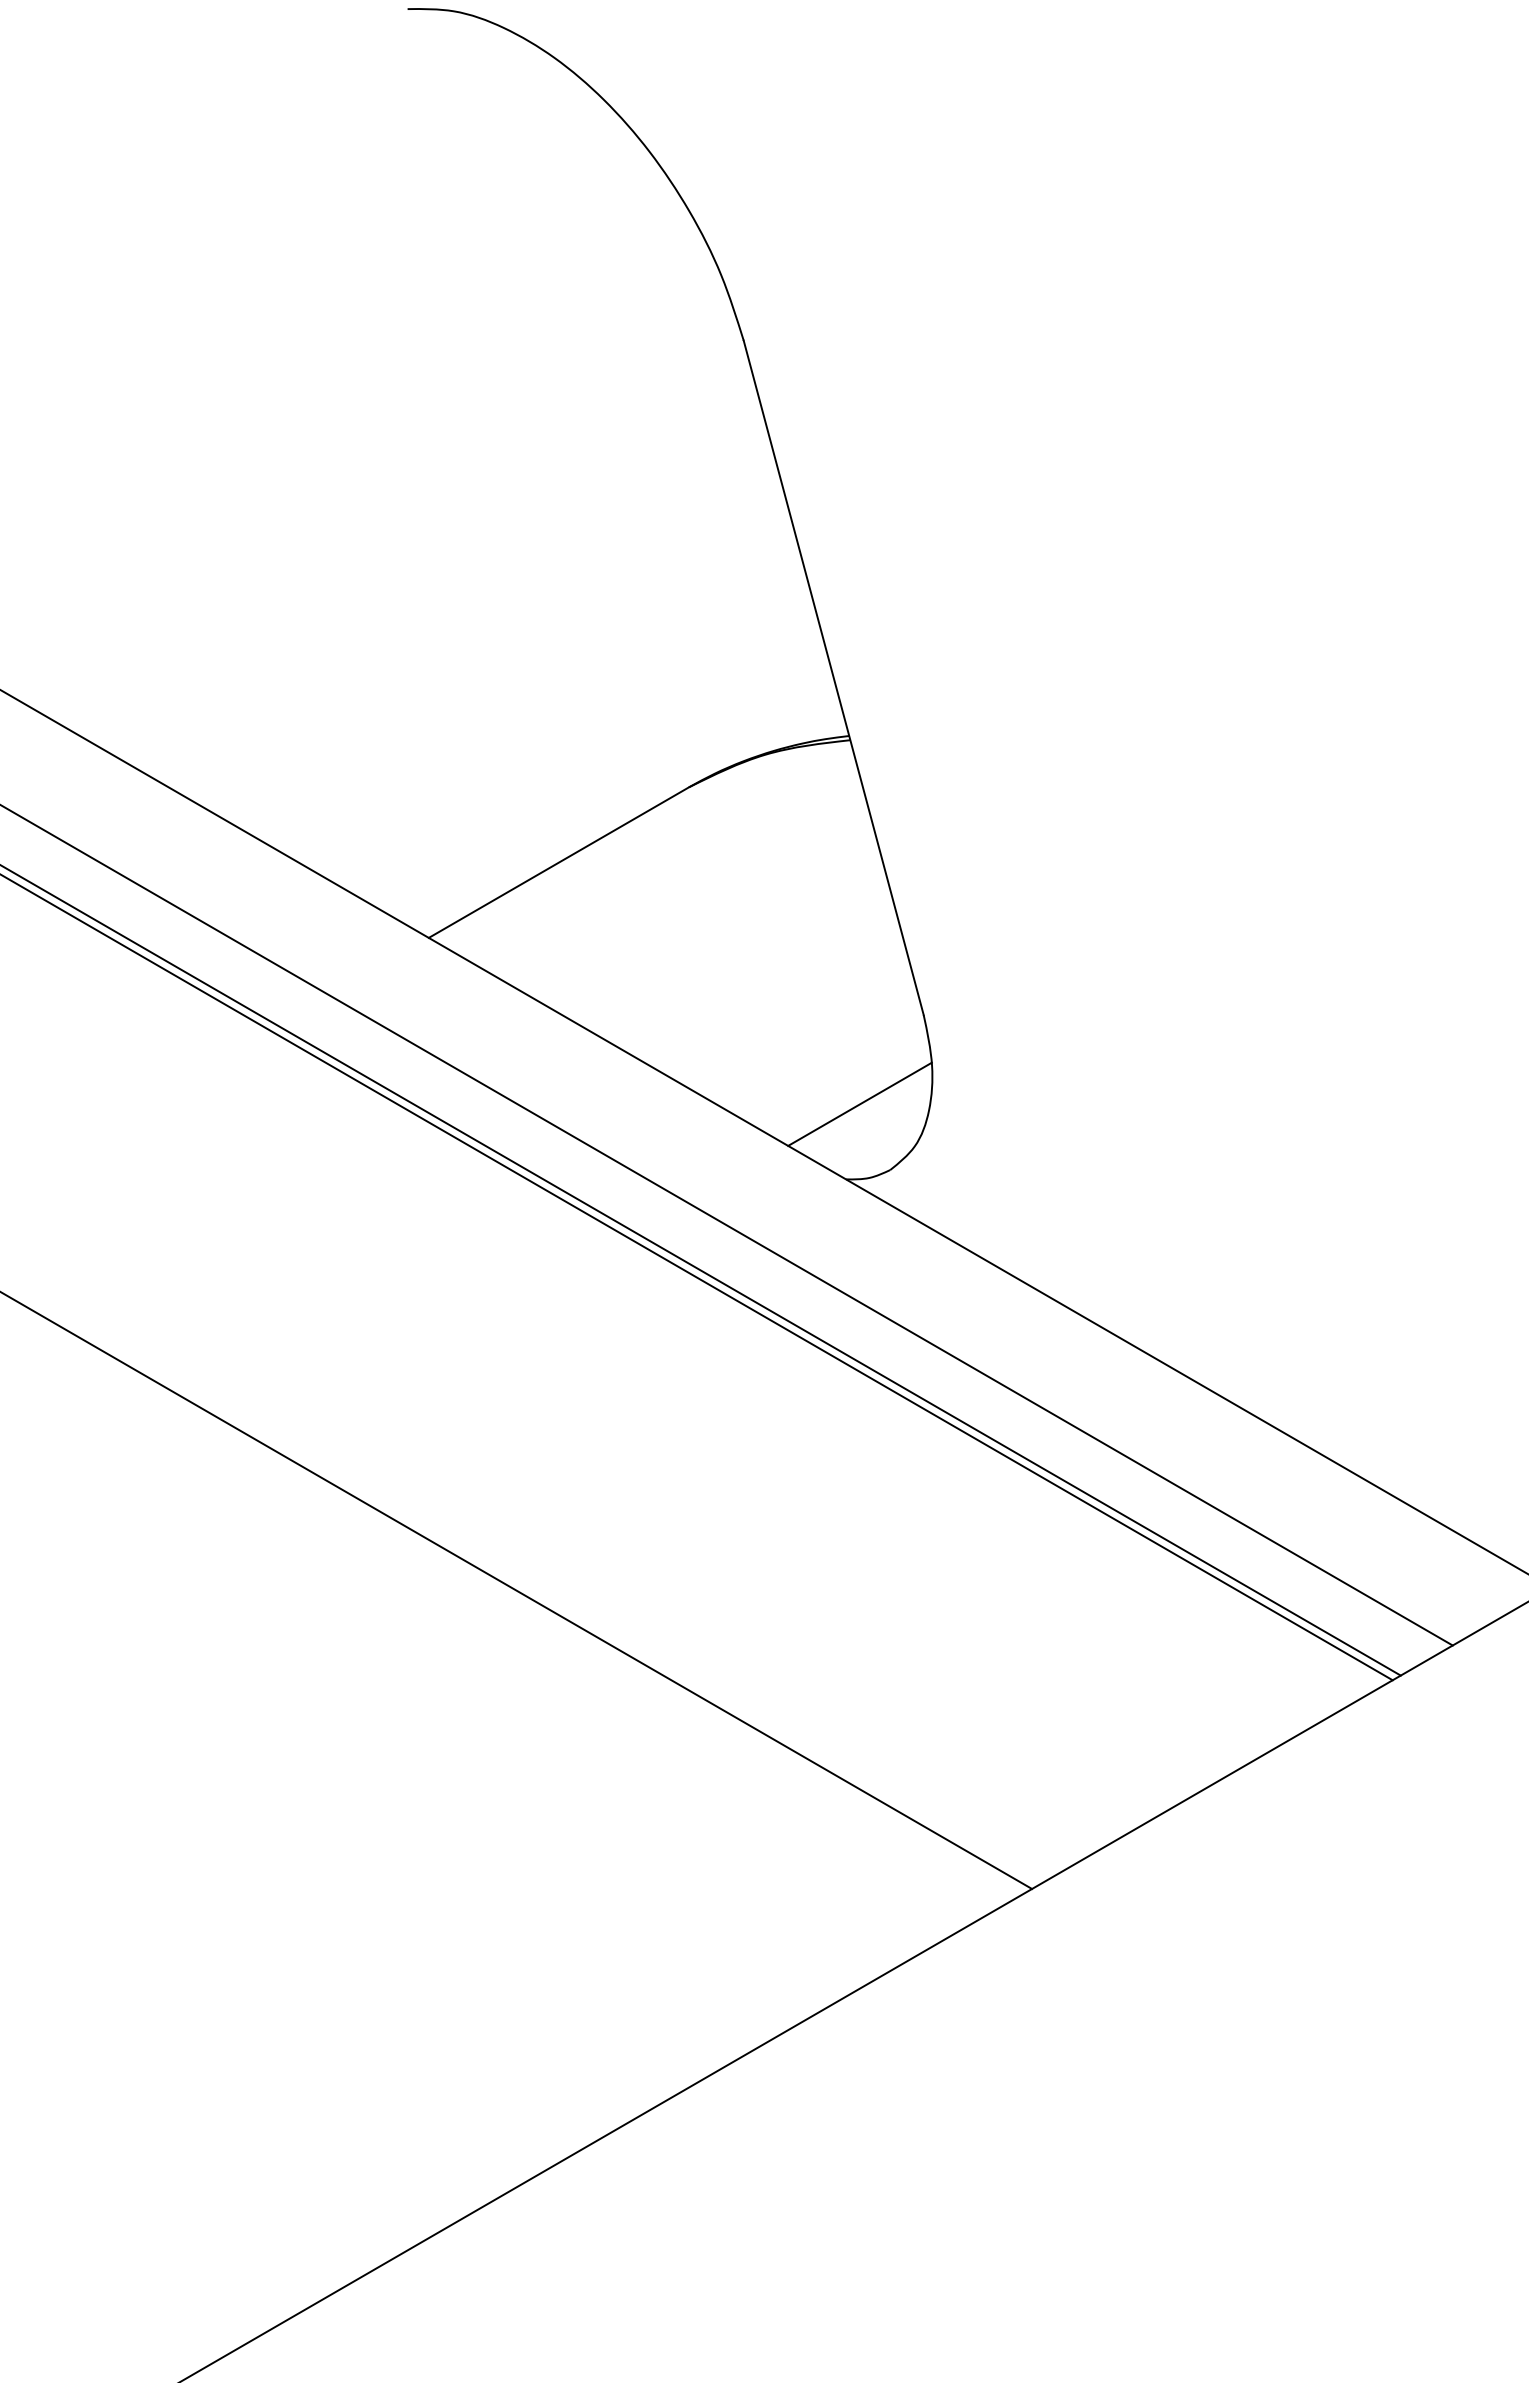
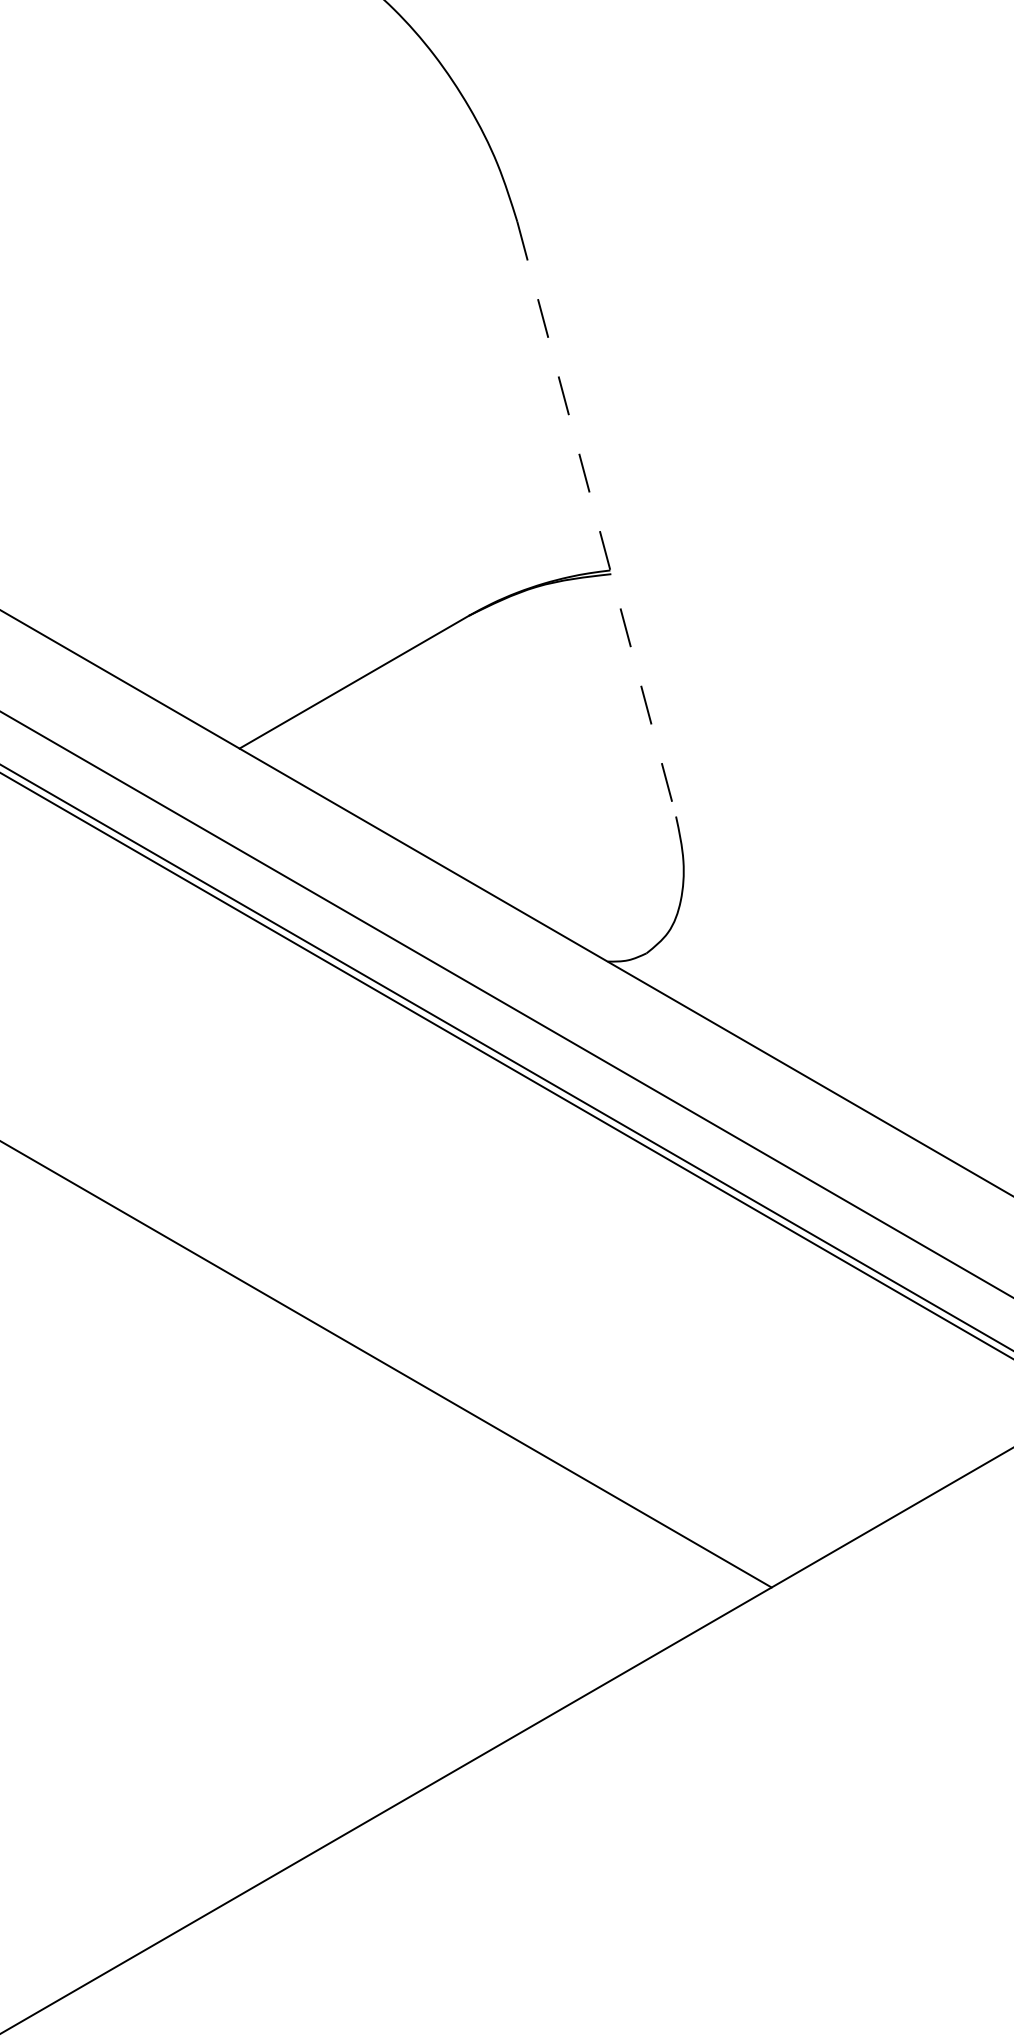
line: (833, 677) -> (596, 518), solid -> dashed
line: (859, 1103) -> (619, 894), removed

